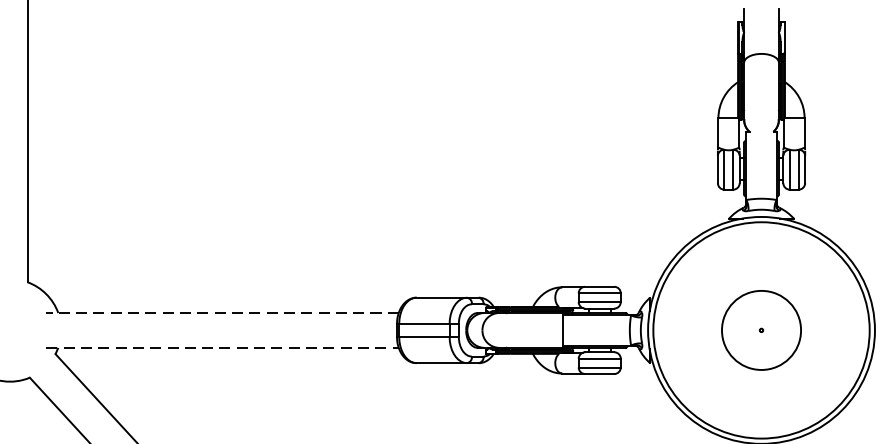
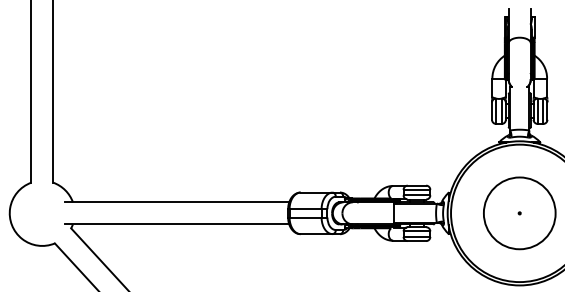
line: (222, 313) -> (177, 202), dashed -> solid
circle: (761, 330) -> (519, 213), size x1.43
line: (222, 347) -> (177, 224), dashed -> solid

